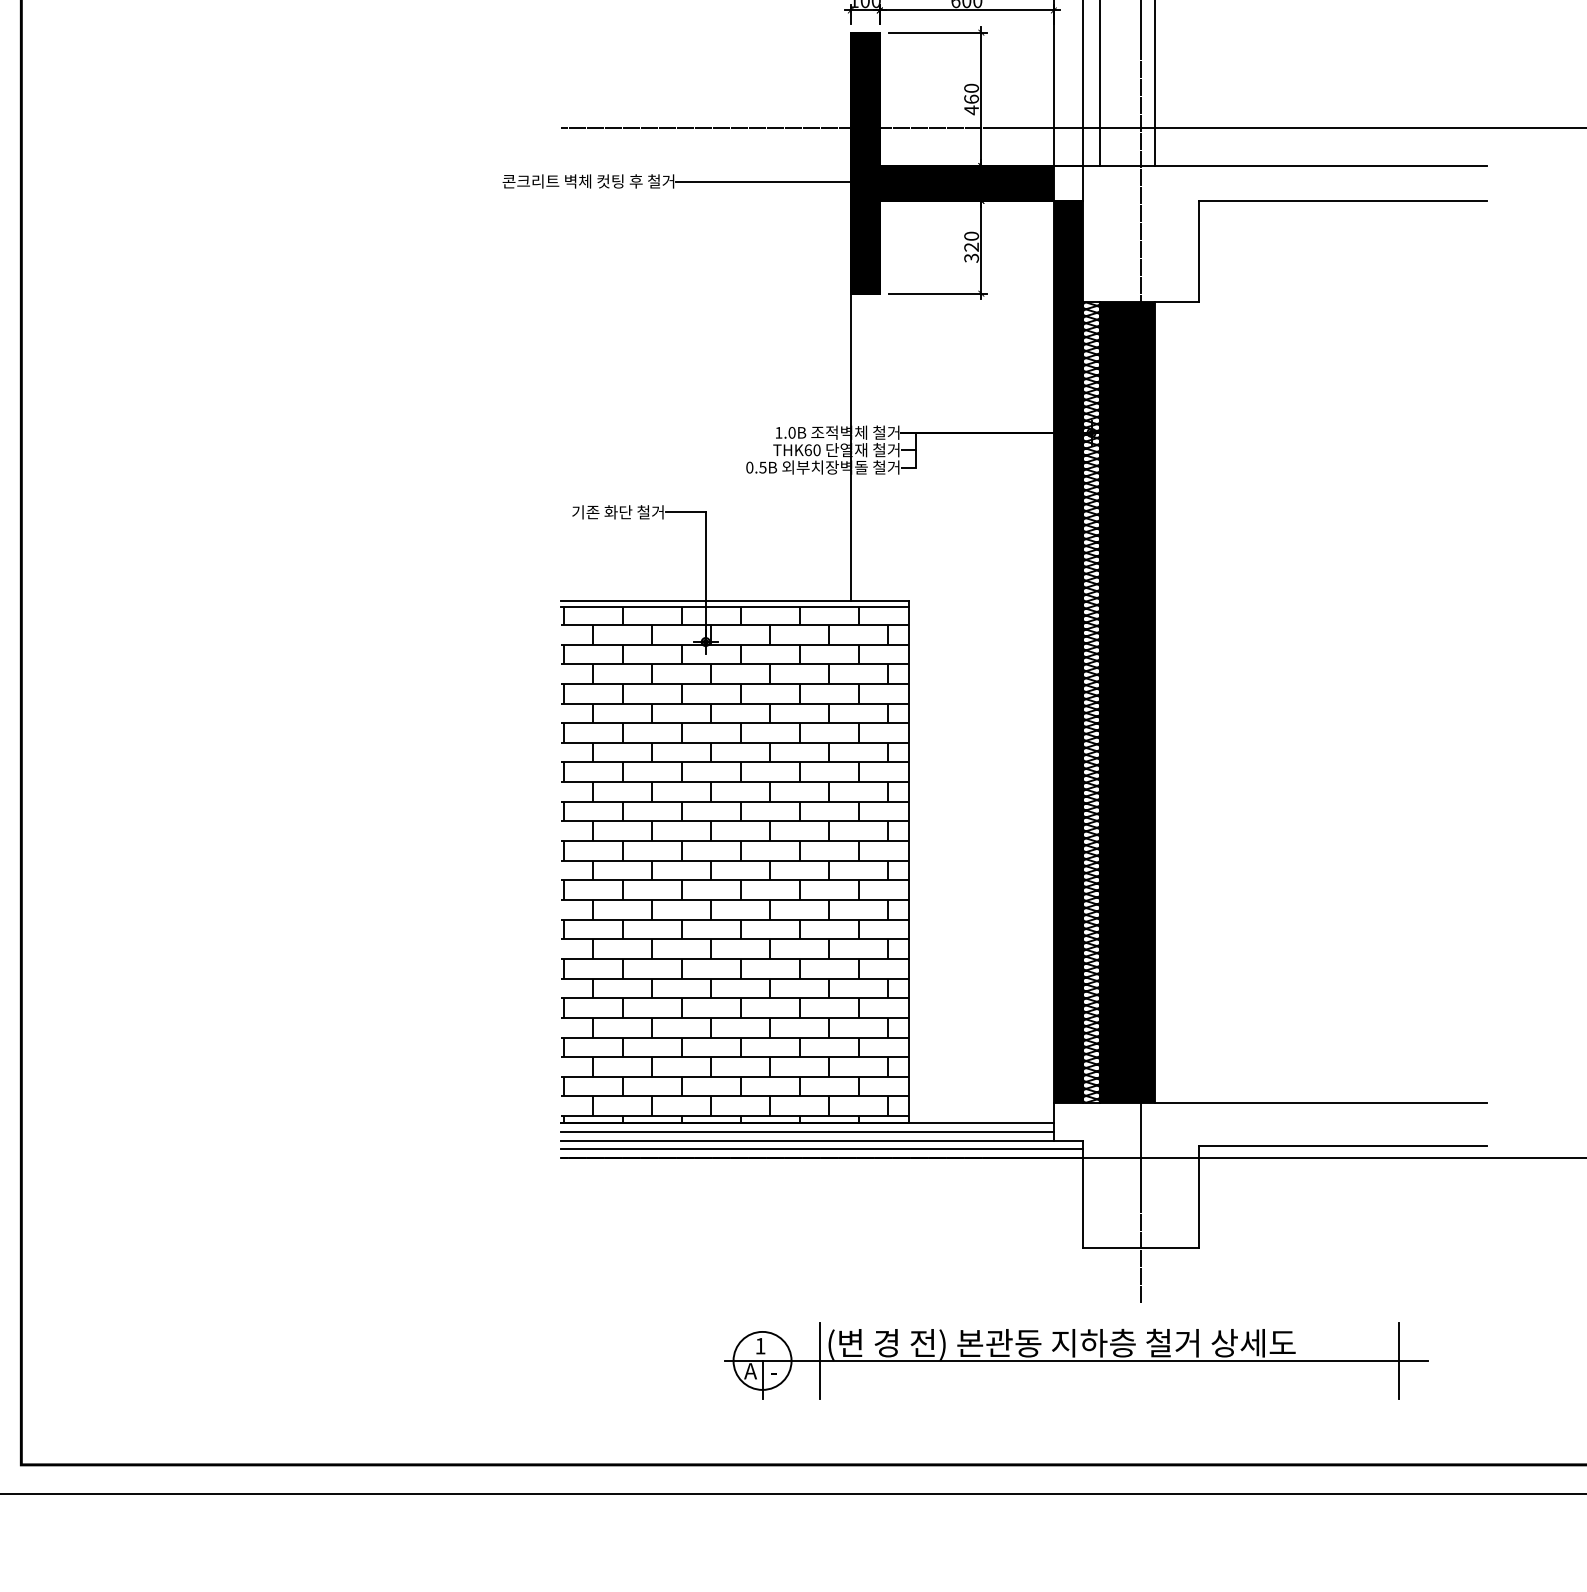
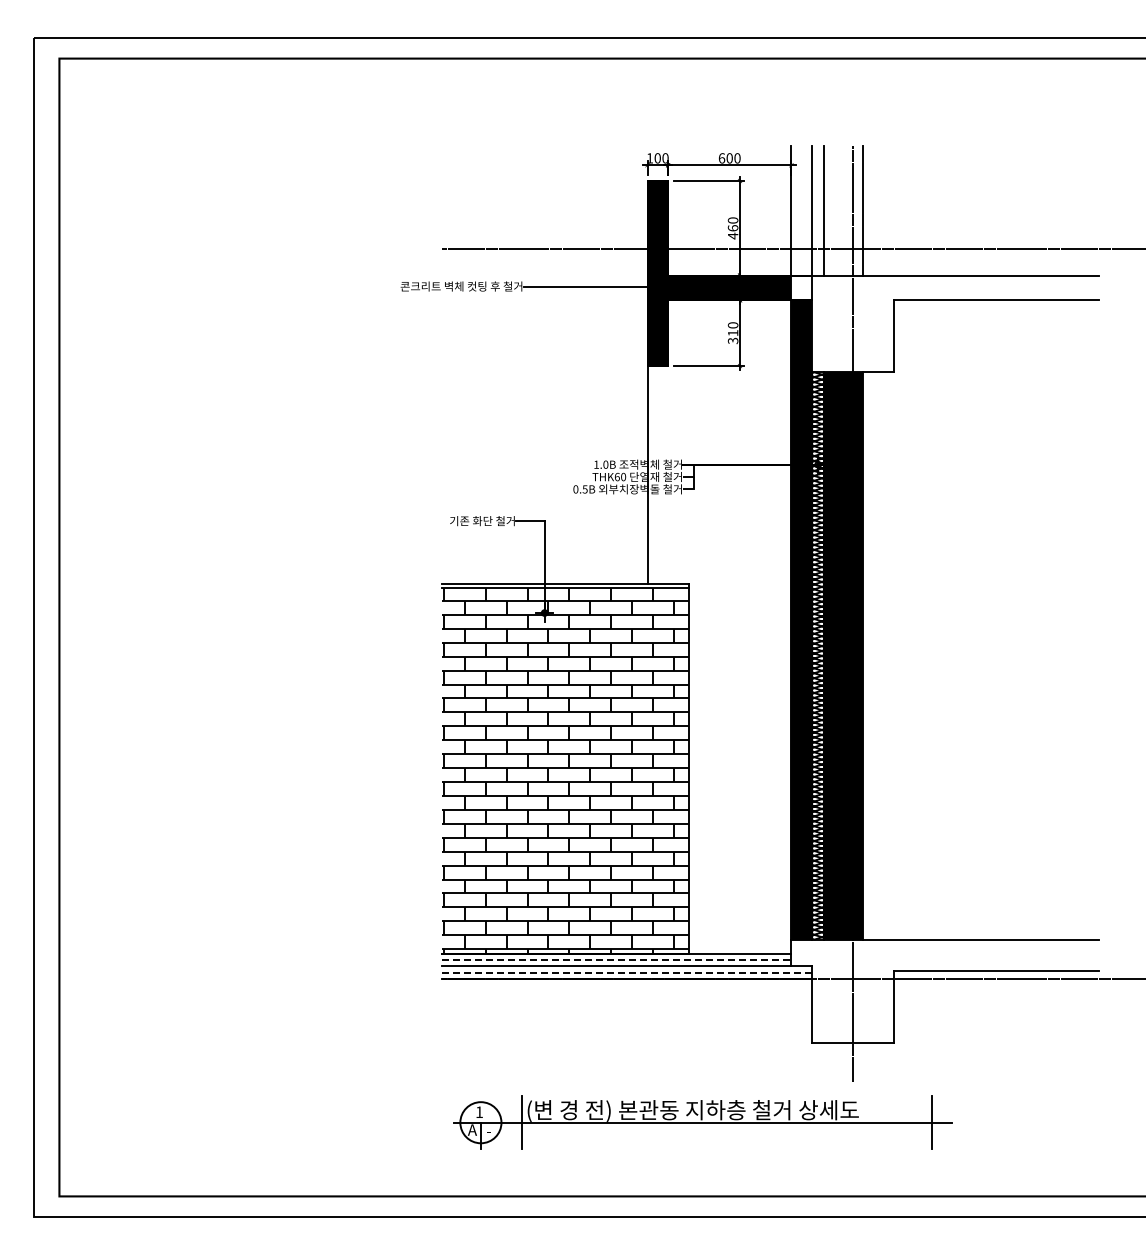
text: (970, 247) -> (732, 333), 320 -> 310
line: (807, 1132) -> (616, 960), solid -> dashed
line: (822, 1149) -> (627, 972), solid -> dashed
part: (1075, 1360) -> (702, 1122), moved

